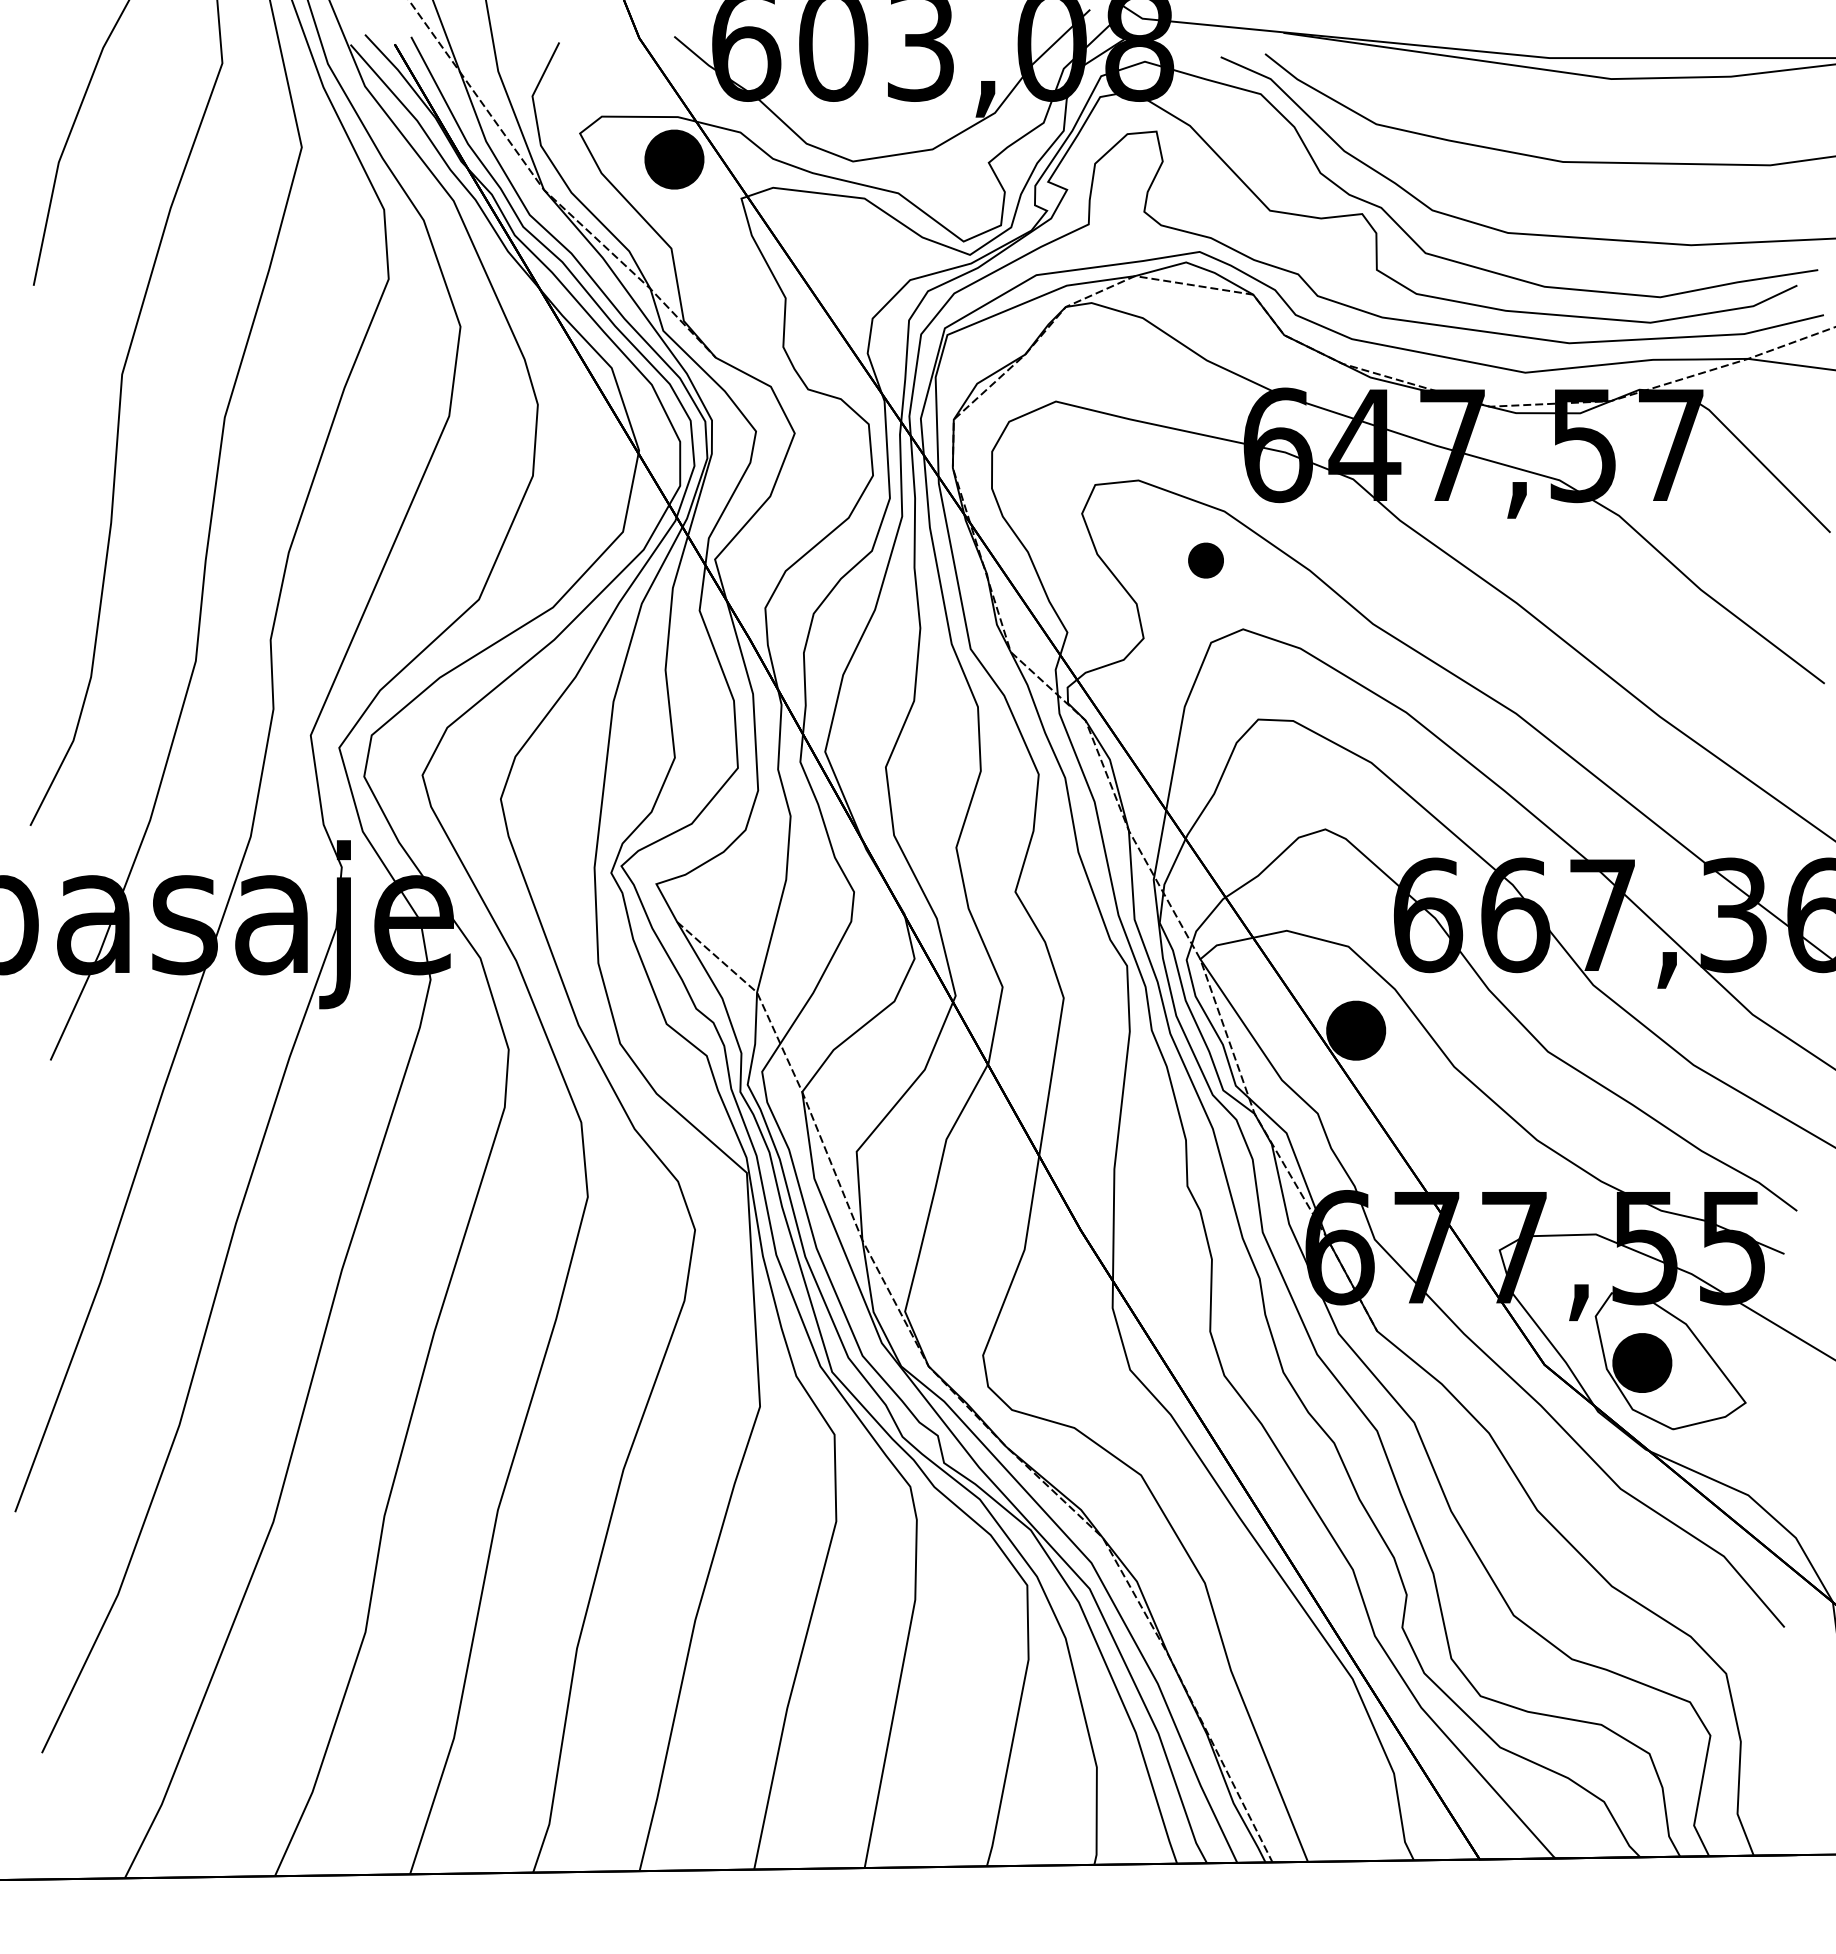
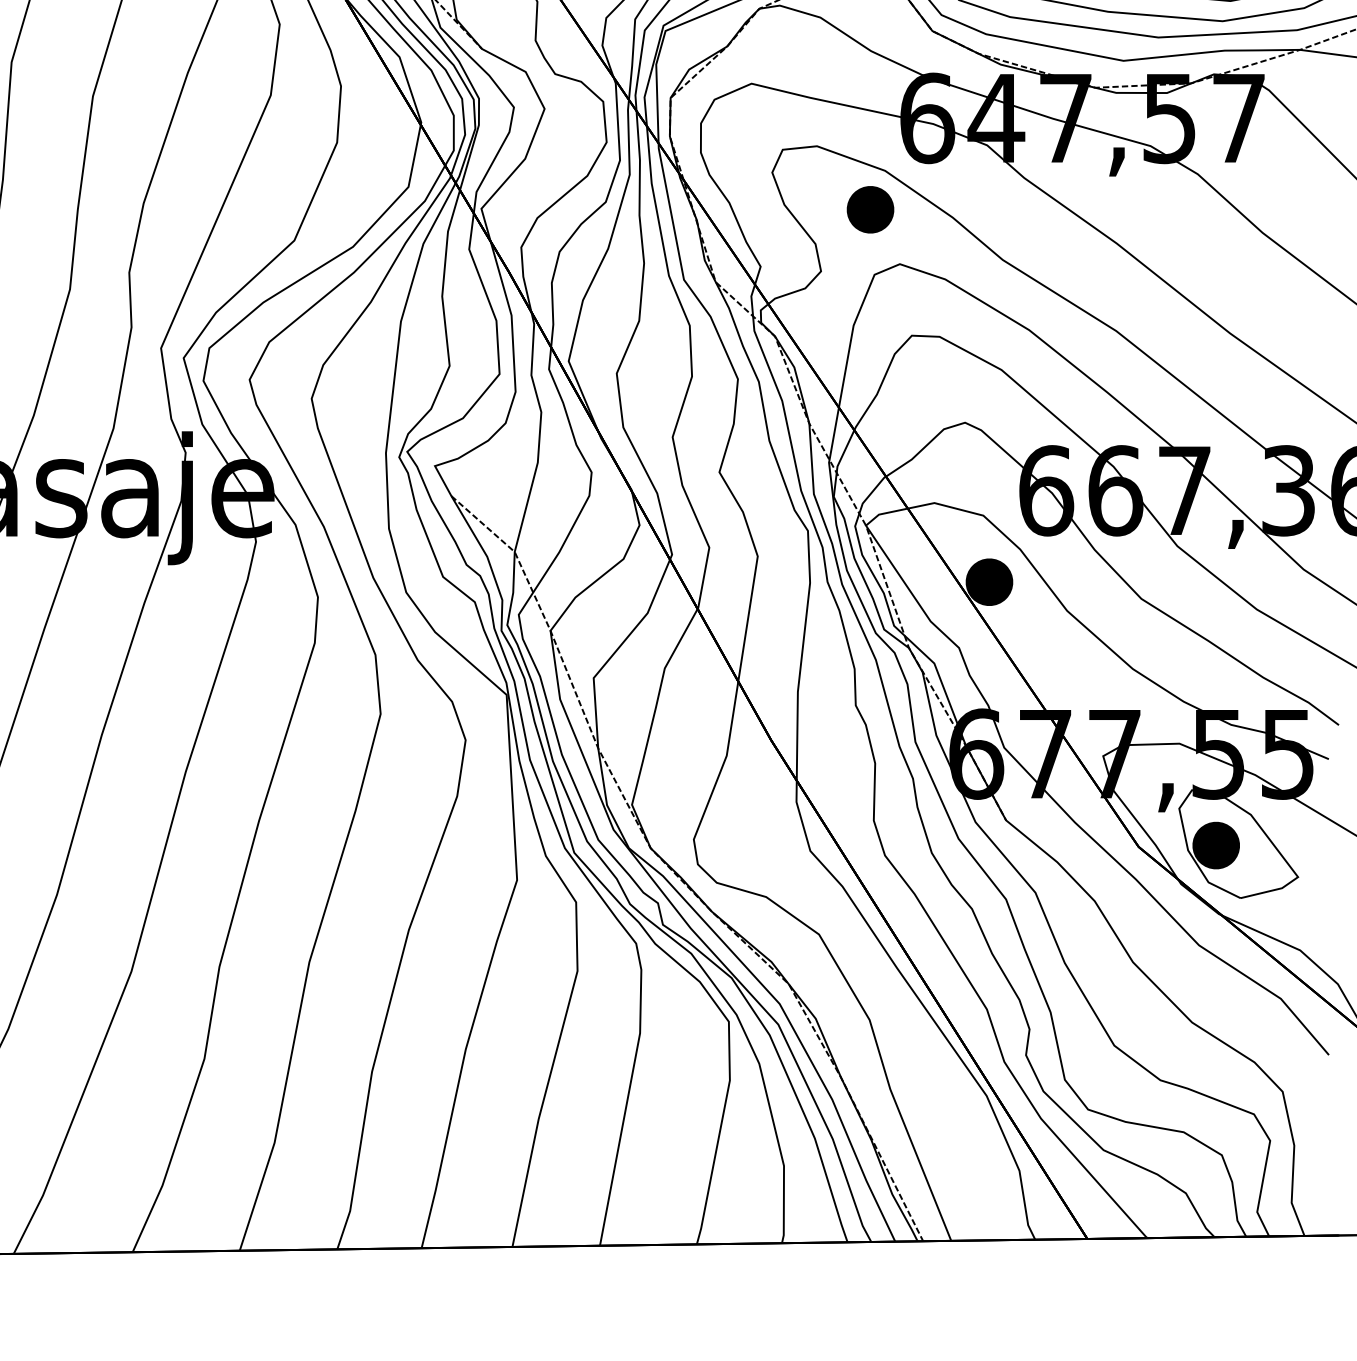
part: (1205, 560) -> (870, 209), size x1.67

